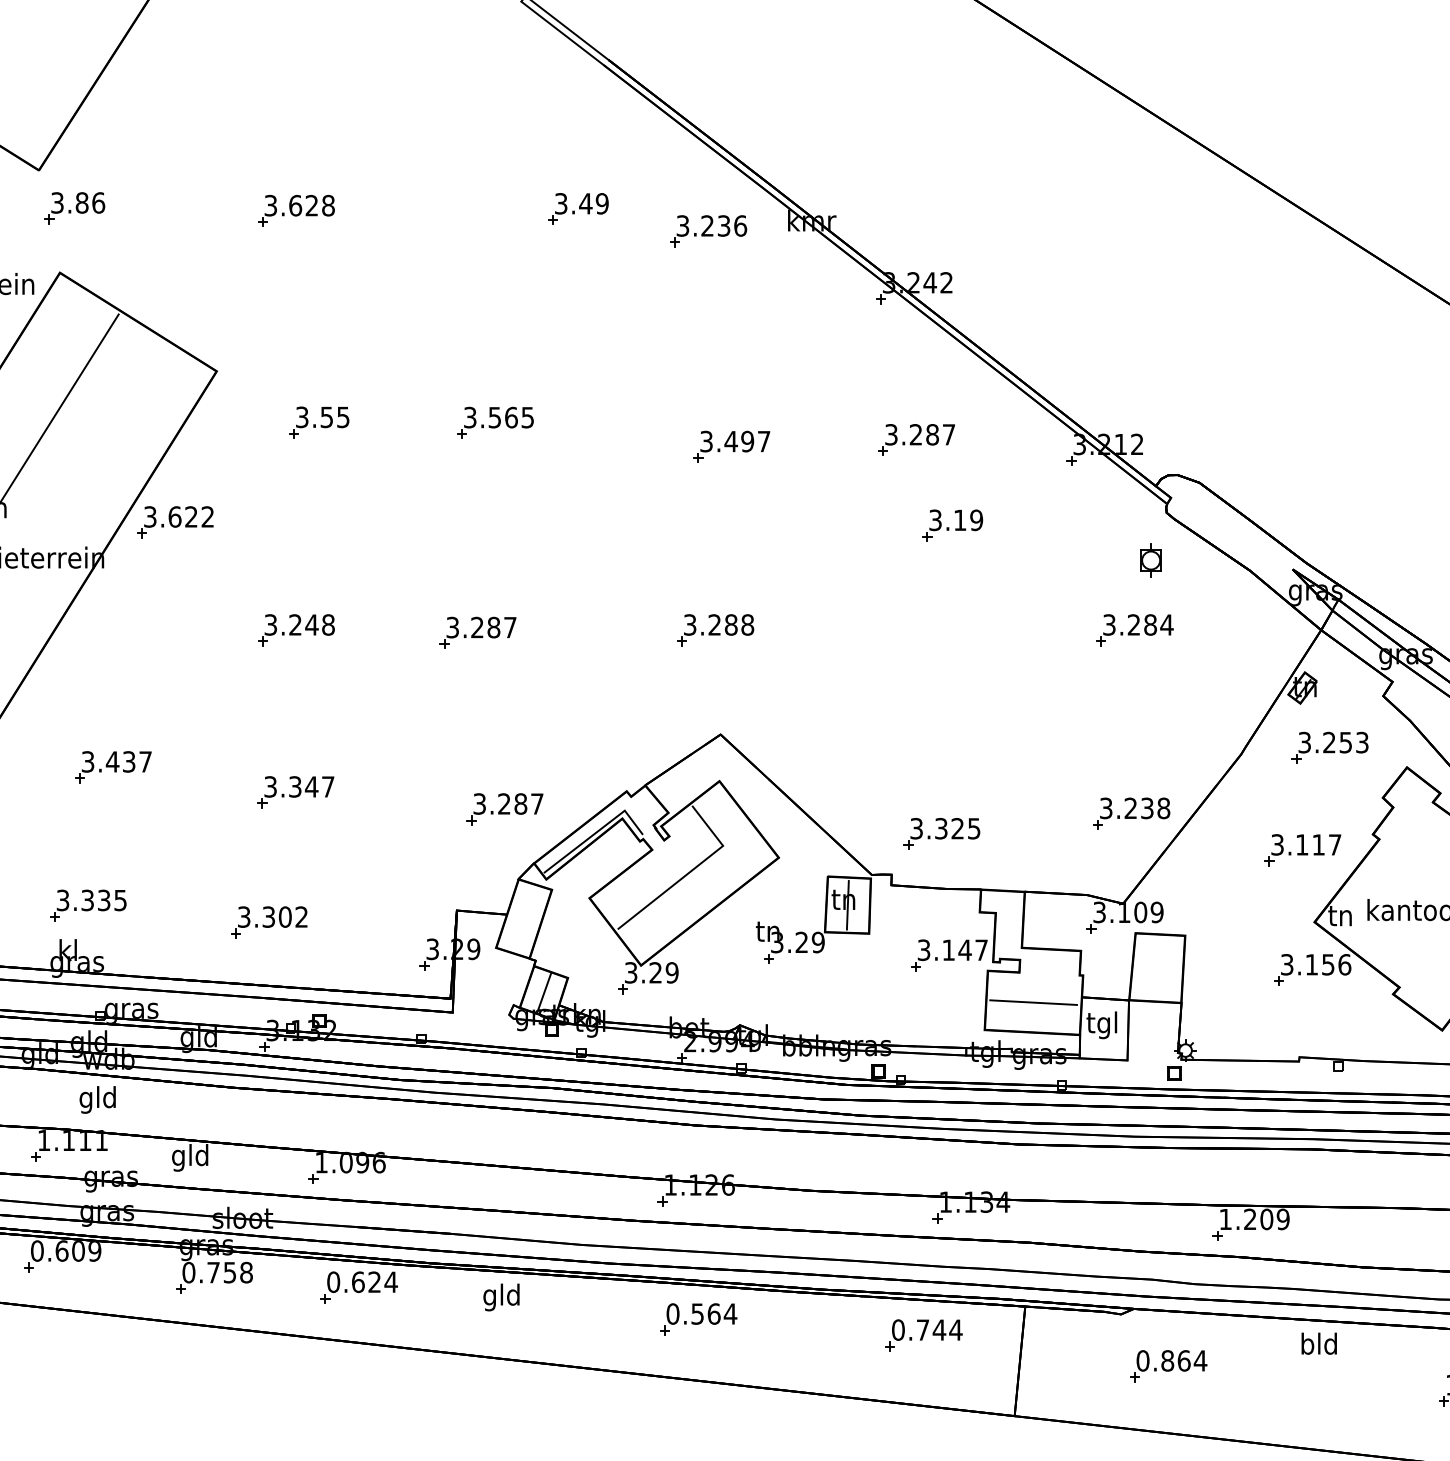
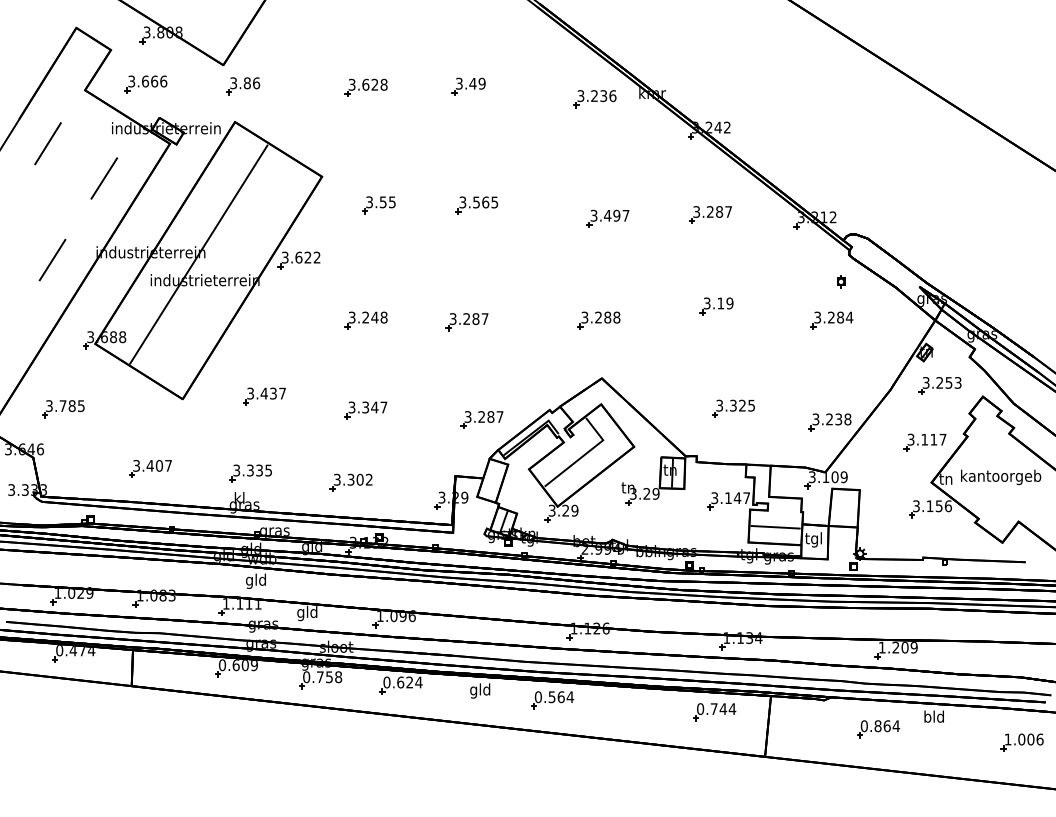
part: (577, 208) -> (468, 86), moved
part: (952, 525) -> (716, 306), moved
part: (1152, 559) -> (841, 281), size x0.62
part: (941, 833) -> (733, 408), moved
part: (698, 1320) -> (552, 700), moved
part: (1168, 1366) -> (878, 729), moved

